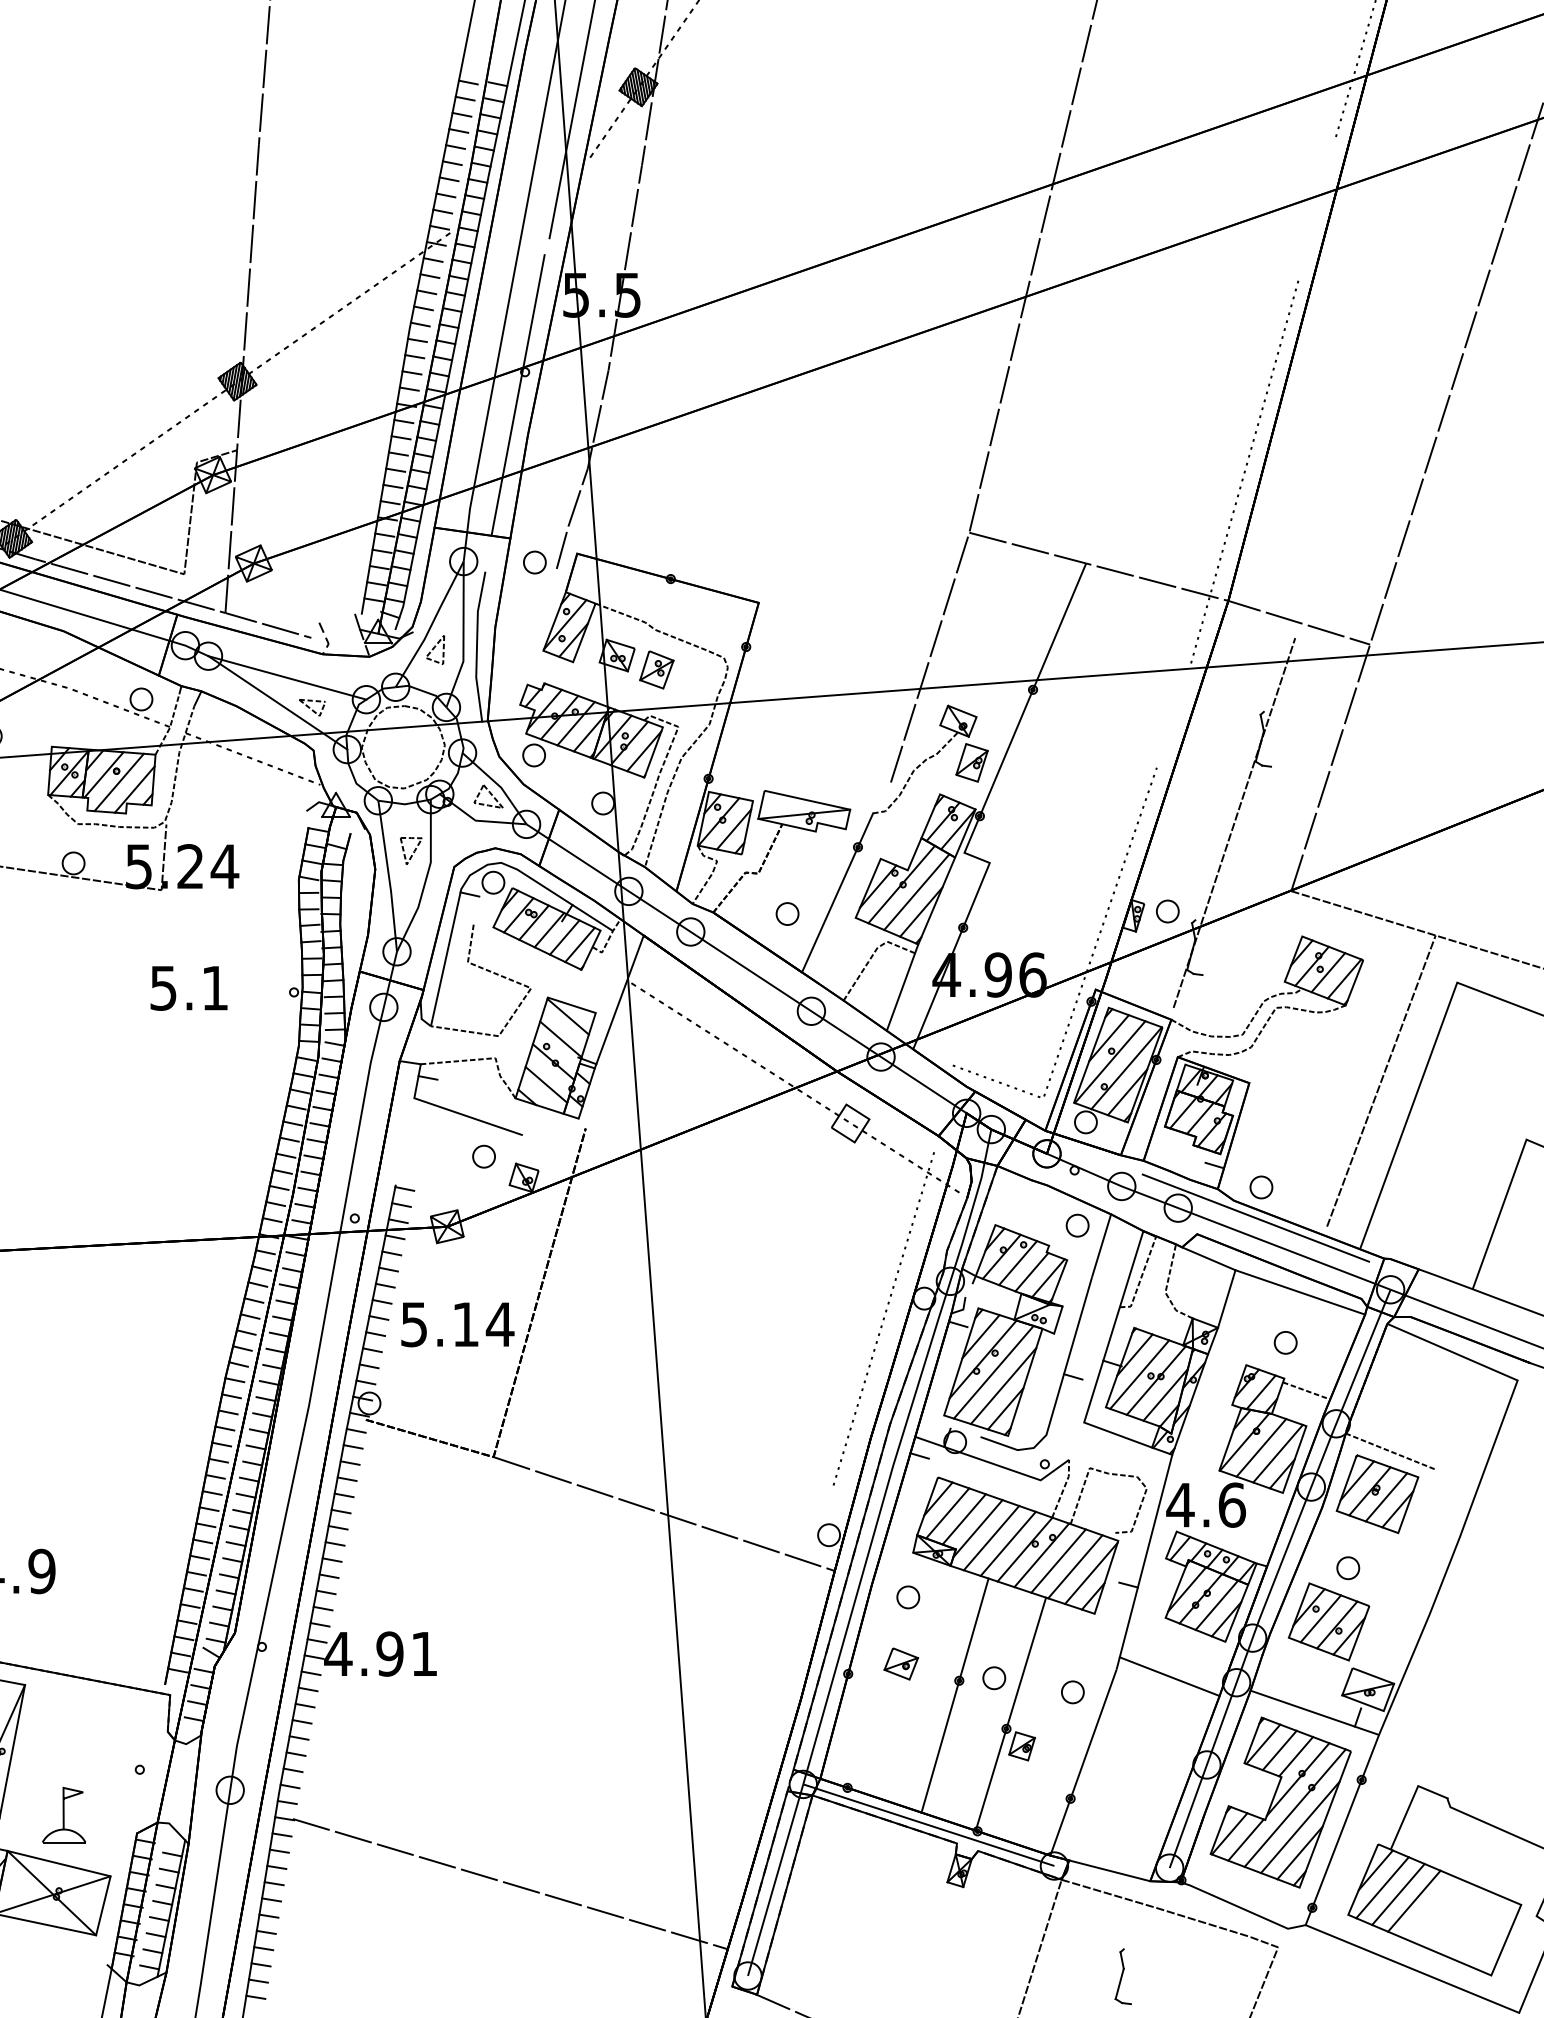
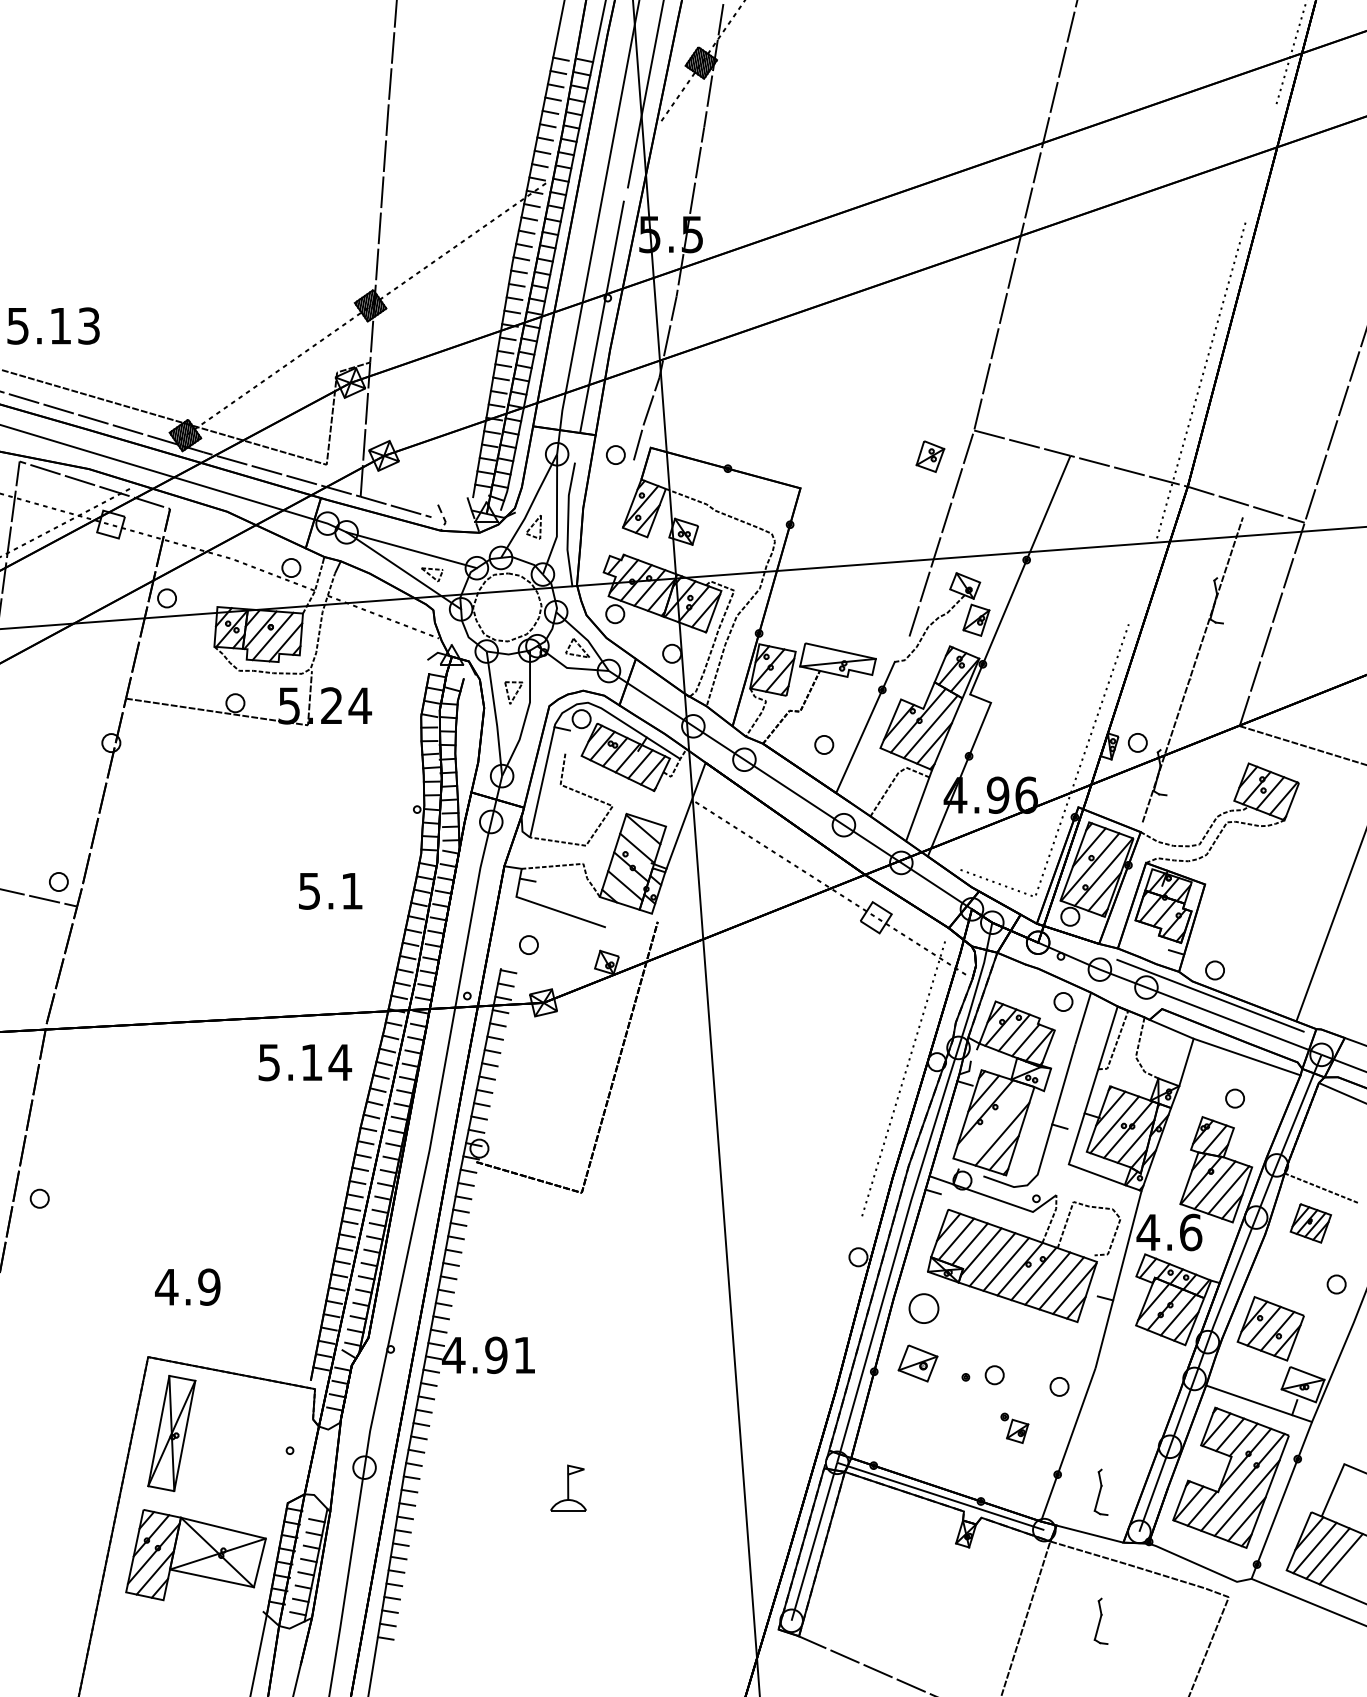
part: (656, 669) -> (930, 456), moved
text: (188, 988) -> (330, 891), moved
line: (1380, 1080) -> (1313, 882), removed
part: (483, 1155) -> (528, 944), moved
text: (458, 1324) -> (305, 1062), moved
line: (994, 1371) -> (994, 1122), removed
line: (1305, 1391) -> (1251, 1138), removed
part: (1377, 1494) -> (1310, 1223), size x0.6
line: (664, 1513) -> (722, 1239), removed
part: (1348, 1568) -> (1336, 1284), moved
part: (907, 1597) -> (923, 1308), size x1.6
part: (900, 1664) -> (917, 1363), size x1.4
line: (1169, 1676) -> (1139, 1373), removed
line: (955, 1695) -> (962, 1389), removed
line: (1010, 1713) -> (1008, 1404), removed
part: (64, 1814) -> (568, 1487), moved
part: (1122, 1819) -> (1100, 1491), added
line: (510, 1883) -> (595, 1544), removed

